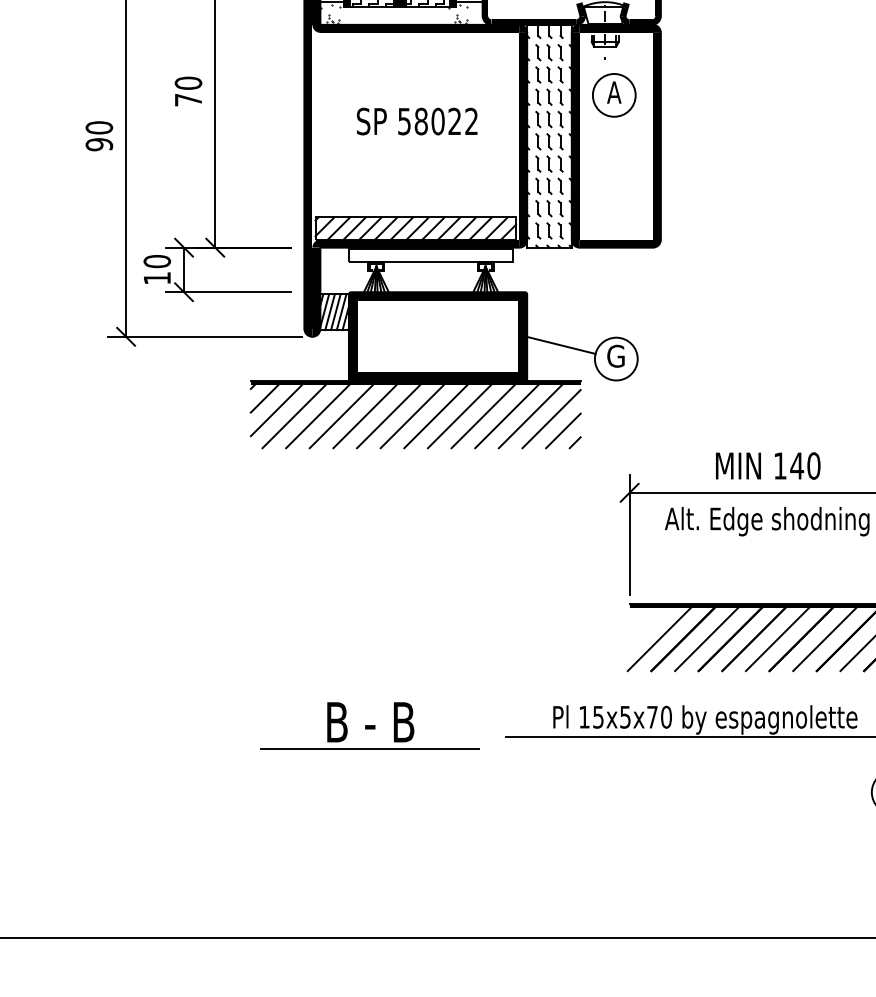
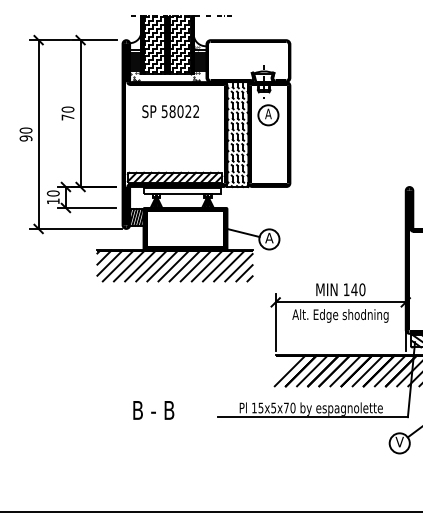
text: (416, 121) -> (170, 111), moved
text: (616, 354) -> (269, 237), G -> A
line: (370, 750) -> (153, 423), removed

